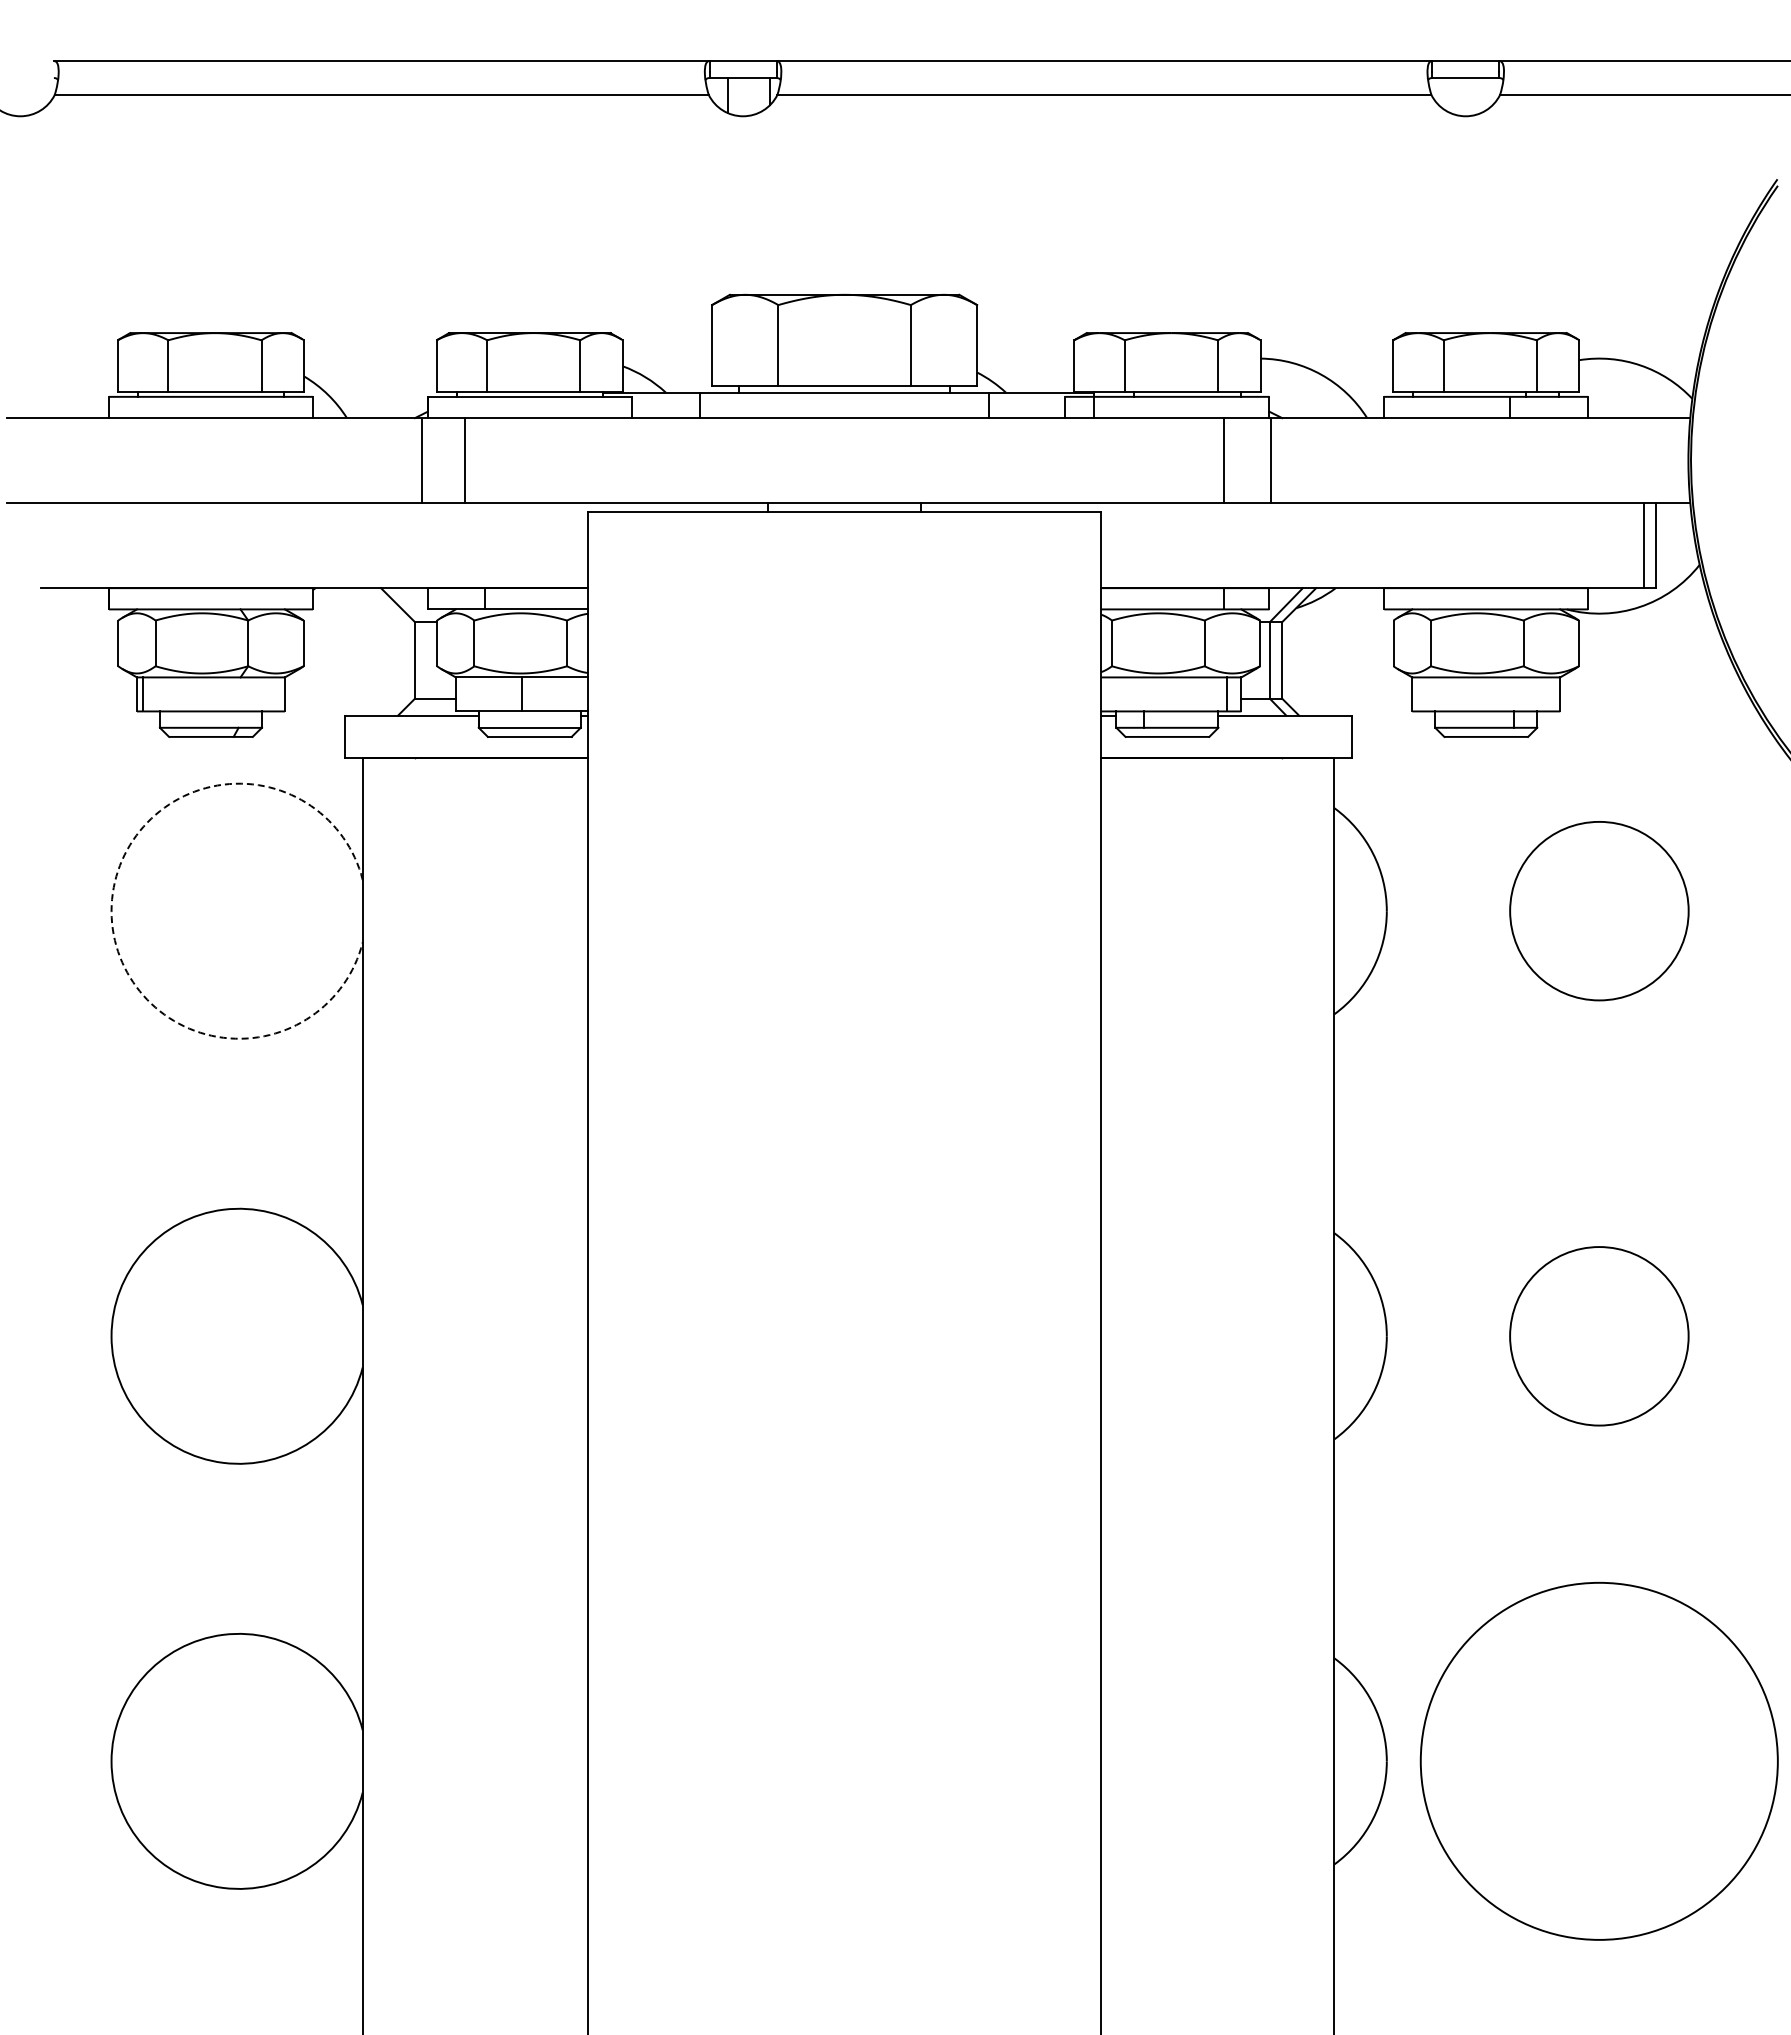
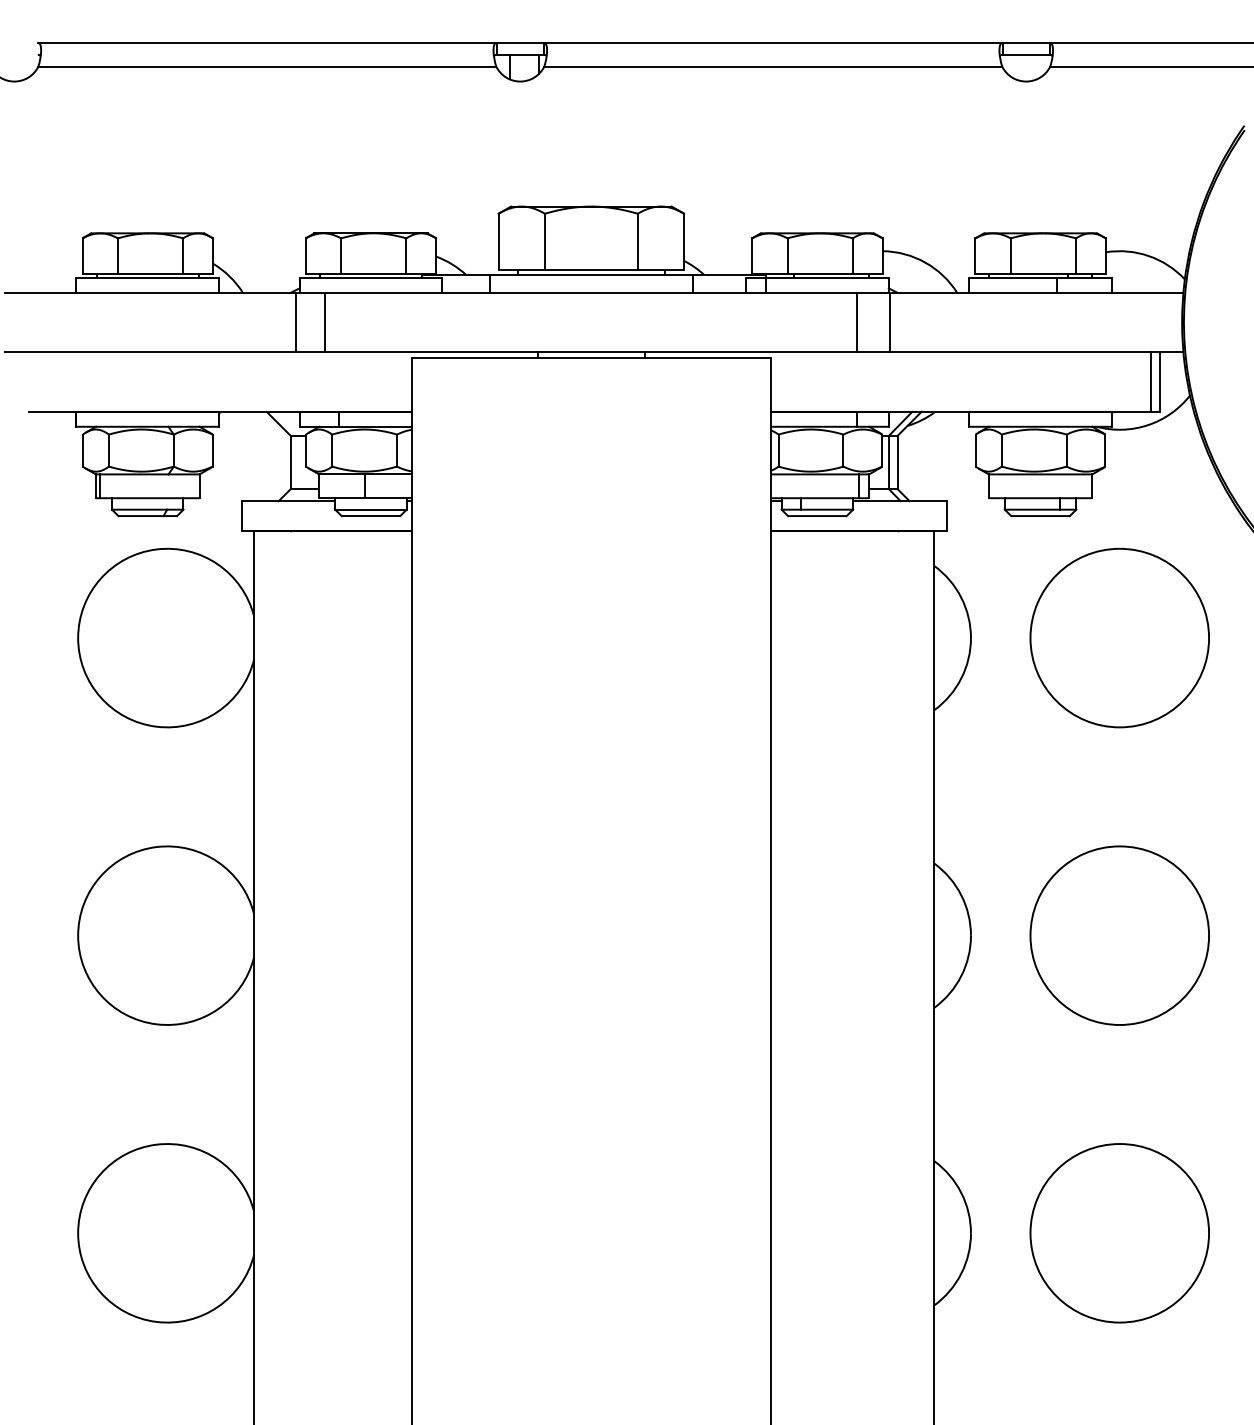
circle: (1599, 910) -> (1119, 637), size x1.43
arc: (111, 911) -> (78, 638), dashed -> solid
circle: (1598, 1335) -> (1119, 935), size x1.43
circle: (1599, 1761) -> (1119, 1233), size x0.71

